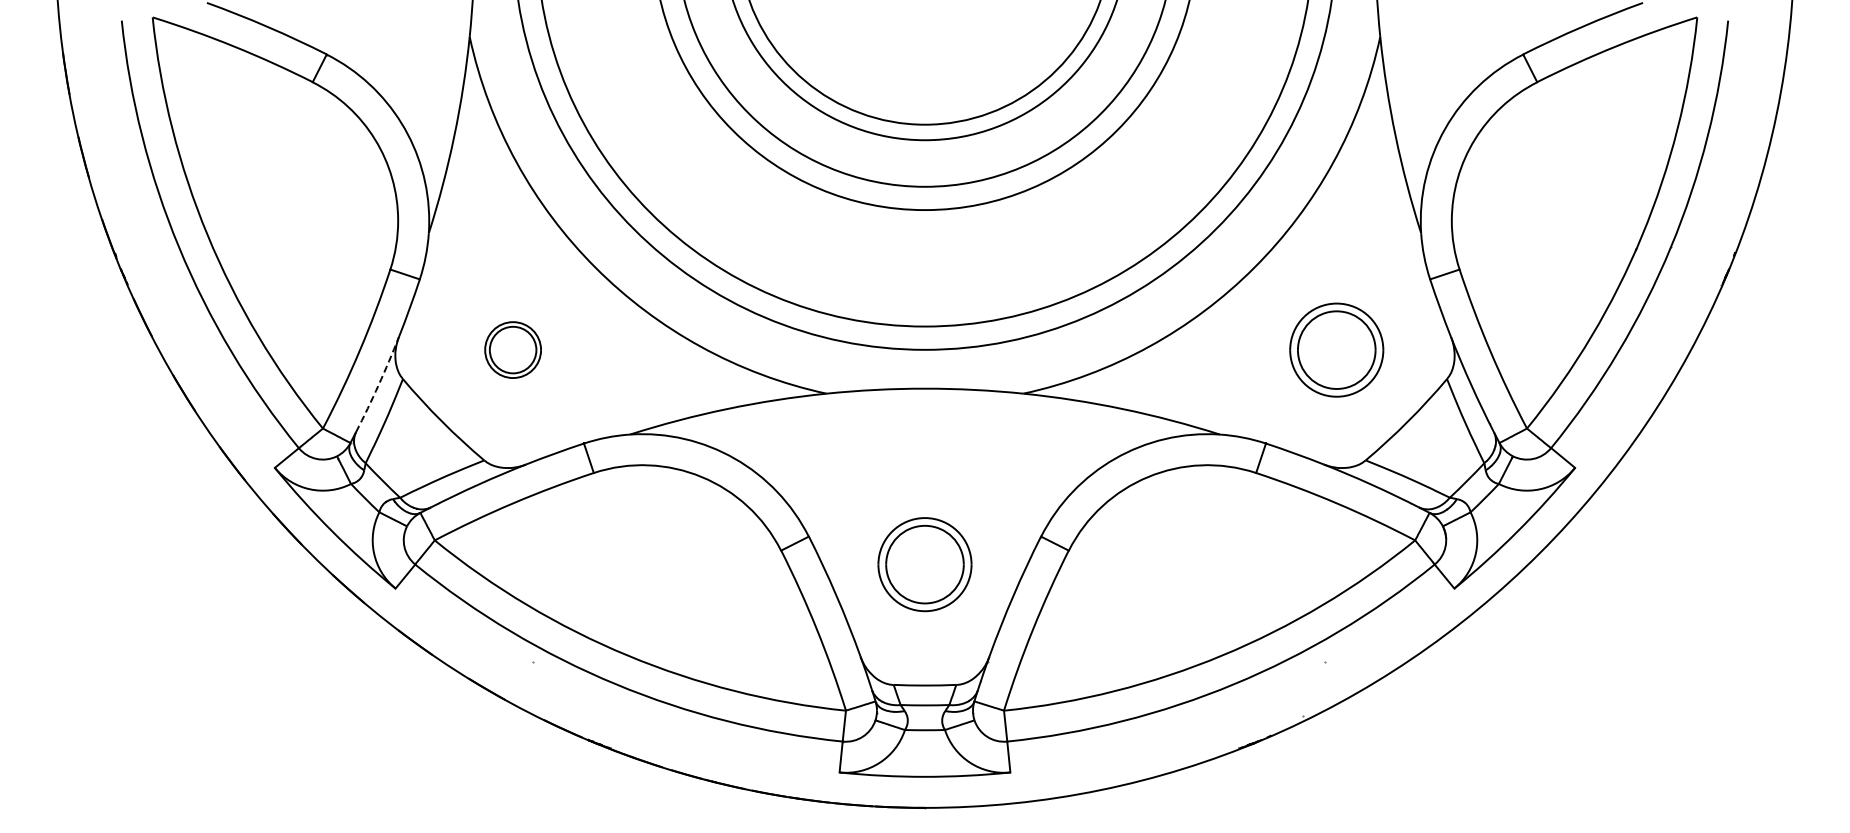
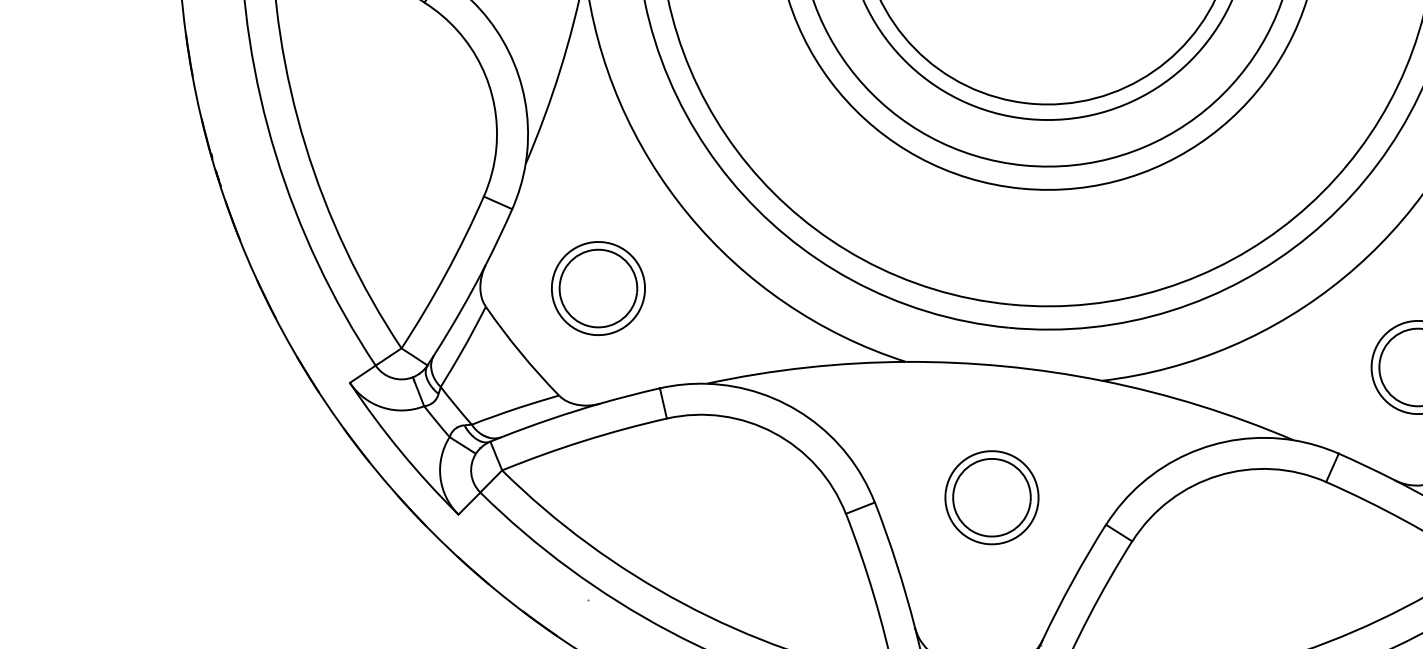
part: (512, 349) -> (597, 287), size x1.67
arc: (378, 385) -> (460, 310), dashed -> solid
part: (924, 564) -> (991, 497), moved

